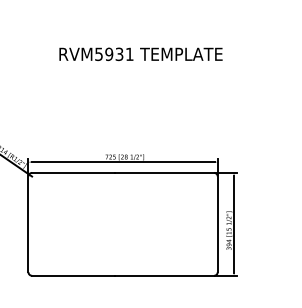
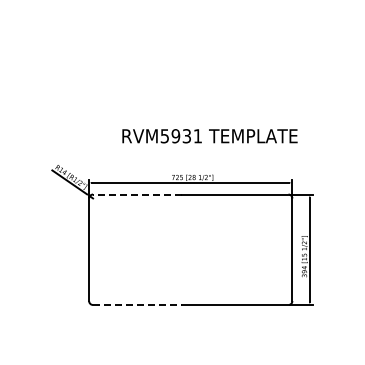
text: (140, 54) -> (209, 136), moved
line: (72, 172) -> (136, 194), solid -> dashed
line: (73, 276) -> (137, 305), solid -> dashed

